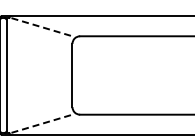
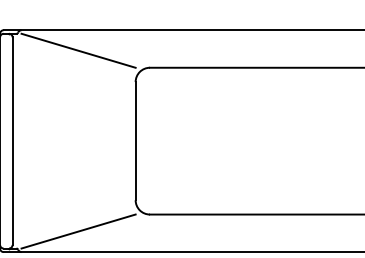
line: (41, 27) -> (77, 51), dashed -> solid
line: (41, 123) -> (77, 231), dashed -> solid

